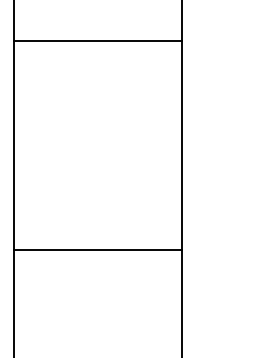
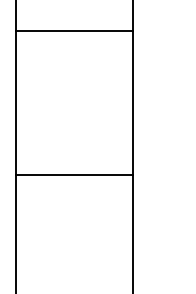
line: (97, 41) -> (74, 31), moved
line: (97, 250) -> (74, 175), moved

